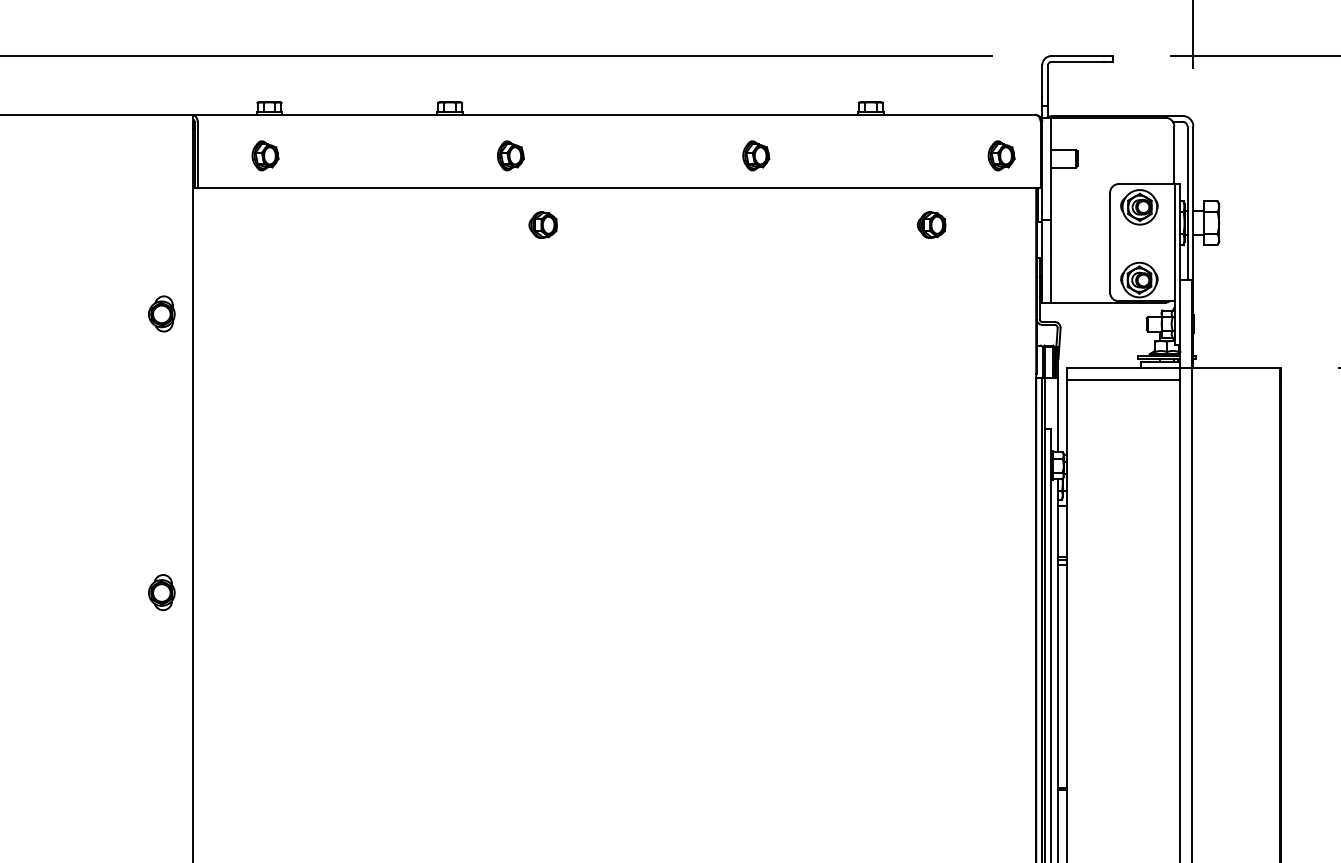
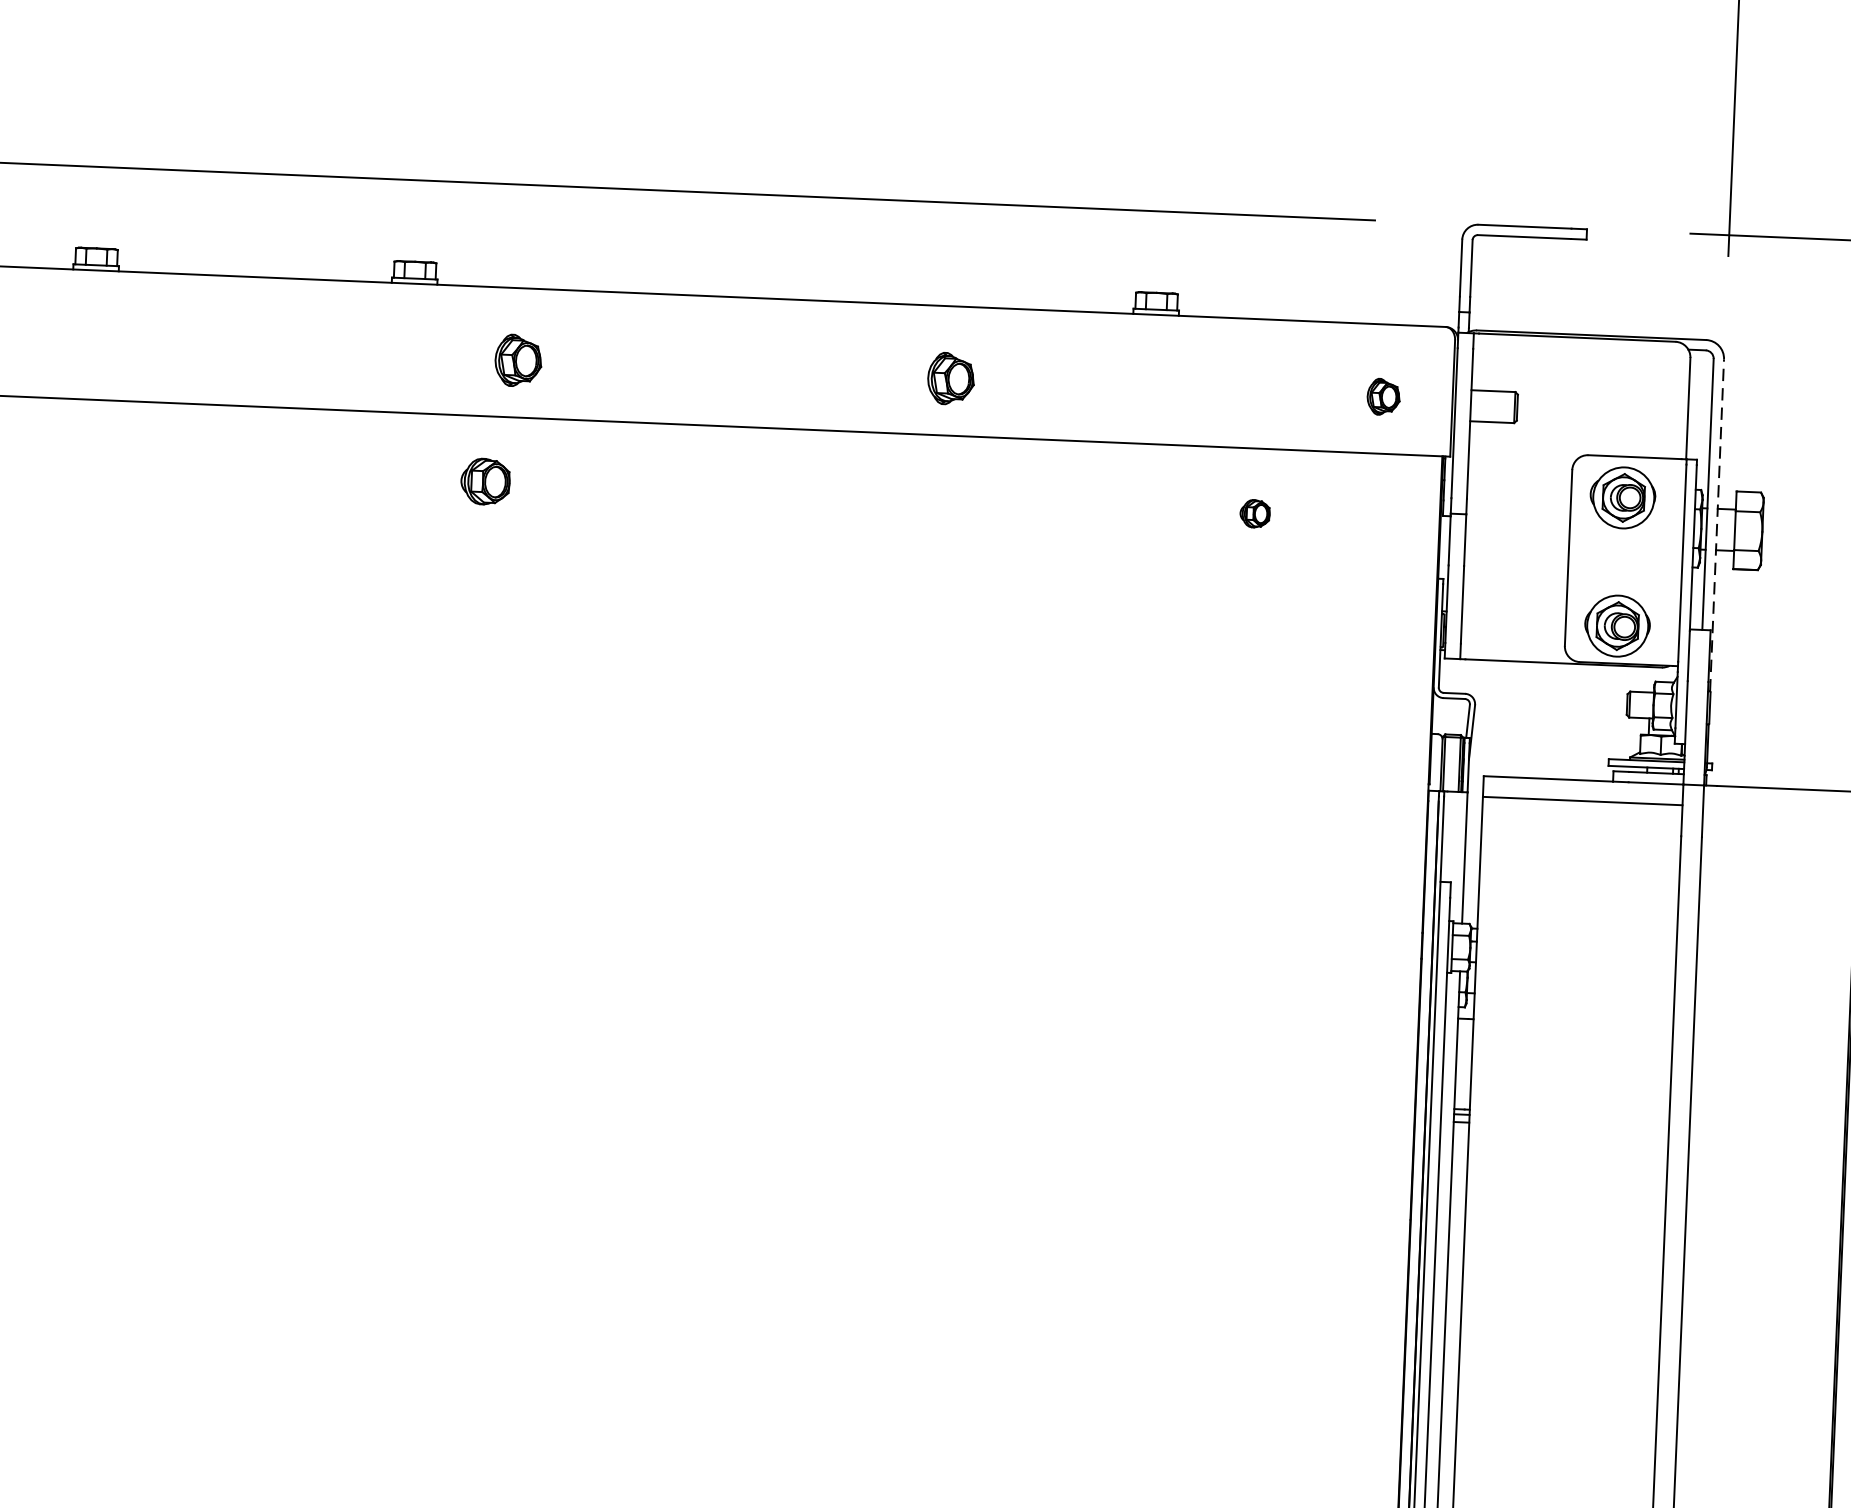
part: (265, 155) -> (85, 341), removed
part: (1001, 155) -> (1383, 396), size x0.7
line: (1193, 220) -> (1717, 525), solid -> dashed
part: (542, 224) -> (484, 480), moved
part: (931, 224) -> (1255, 512), size x0.6

